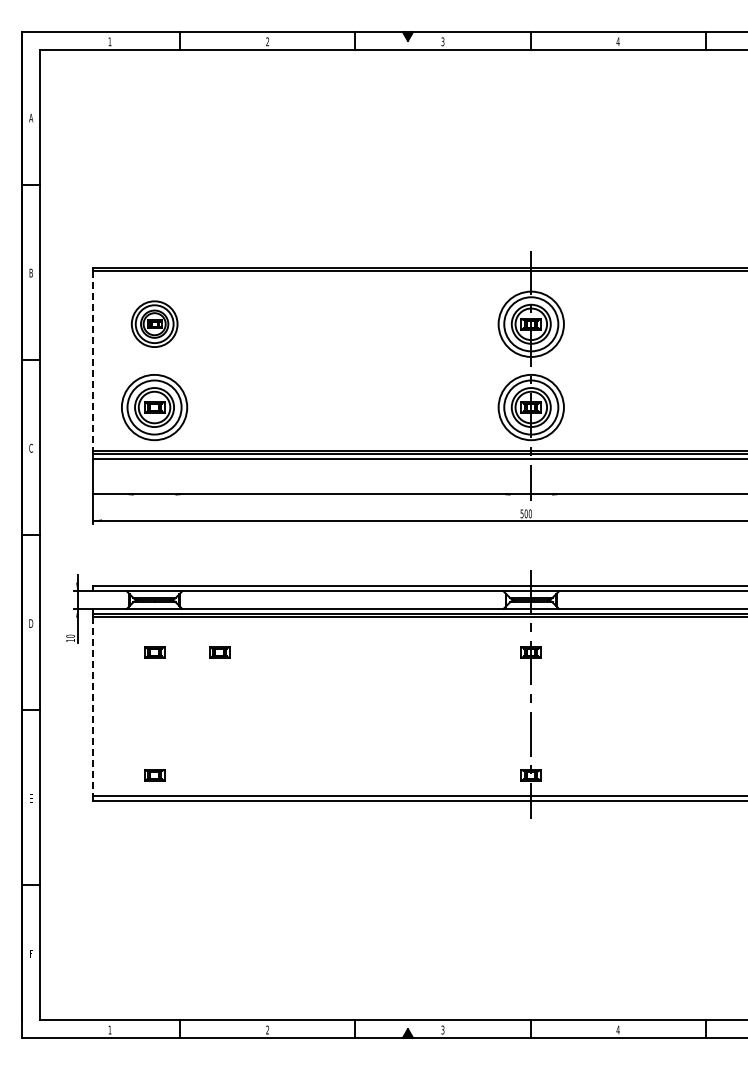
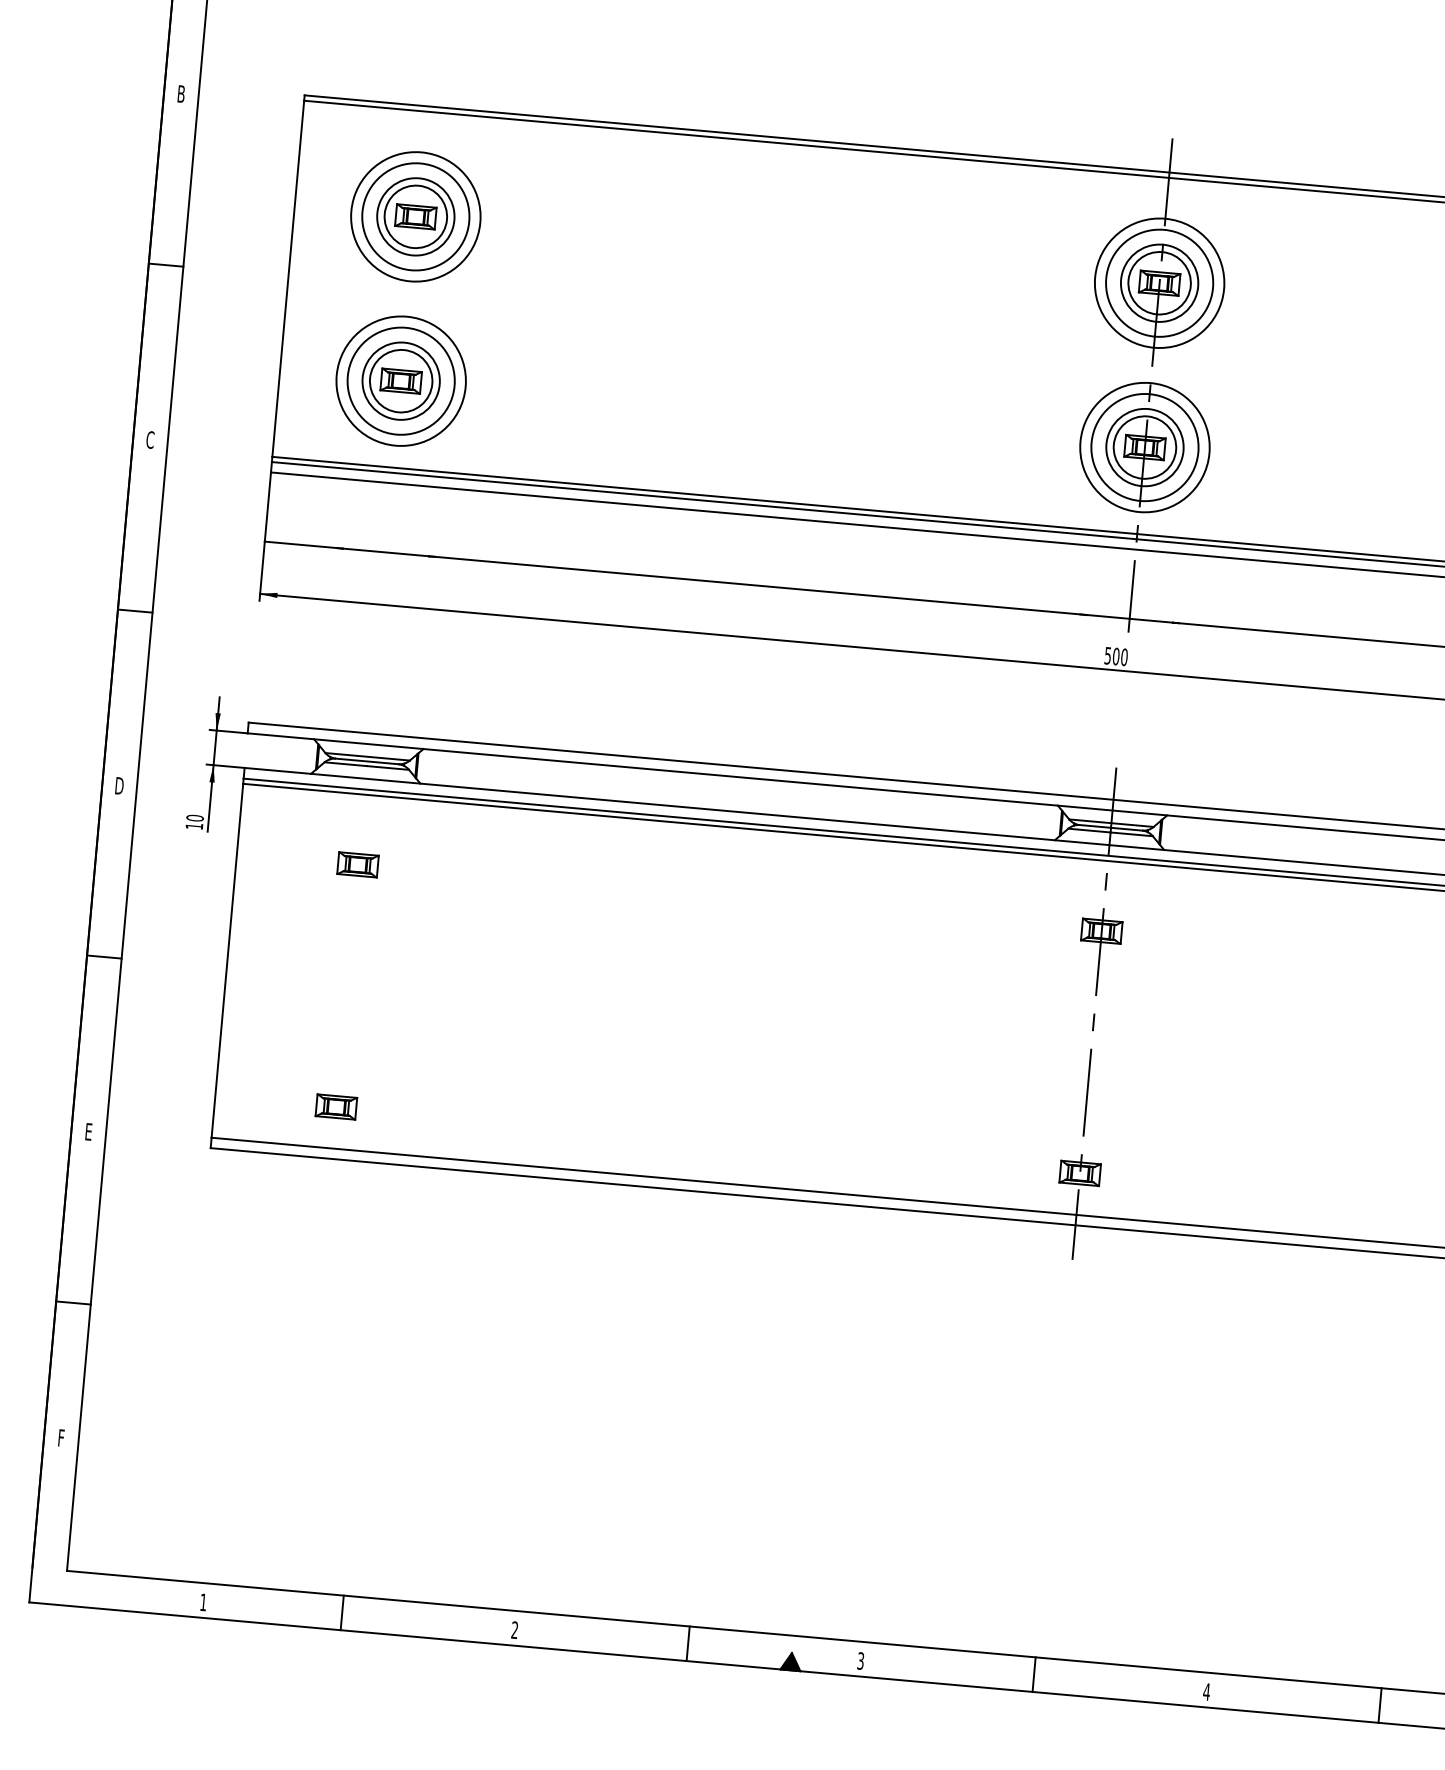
part: (154, 323) -> (415, 215), size x1.43
line: (93, 361) -> (288, 279), dashed -> solid
part: (219, 652) -> (486, 876), removed
line: (93, 706) -> (227, 960), dashed -> solid

